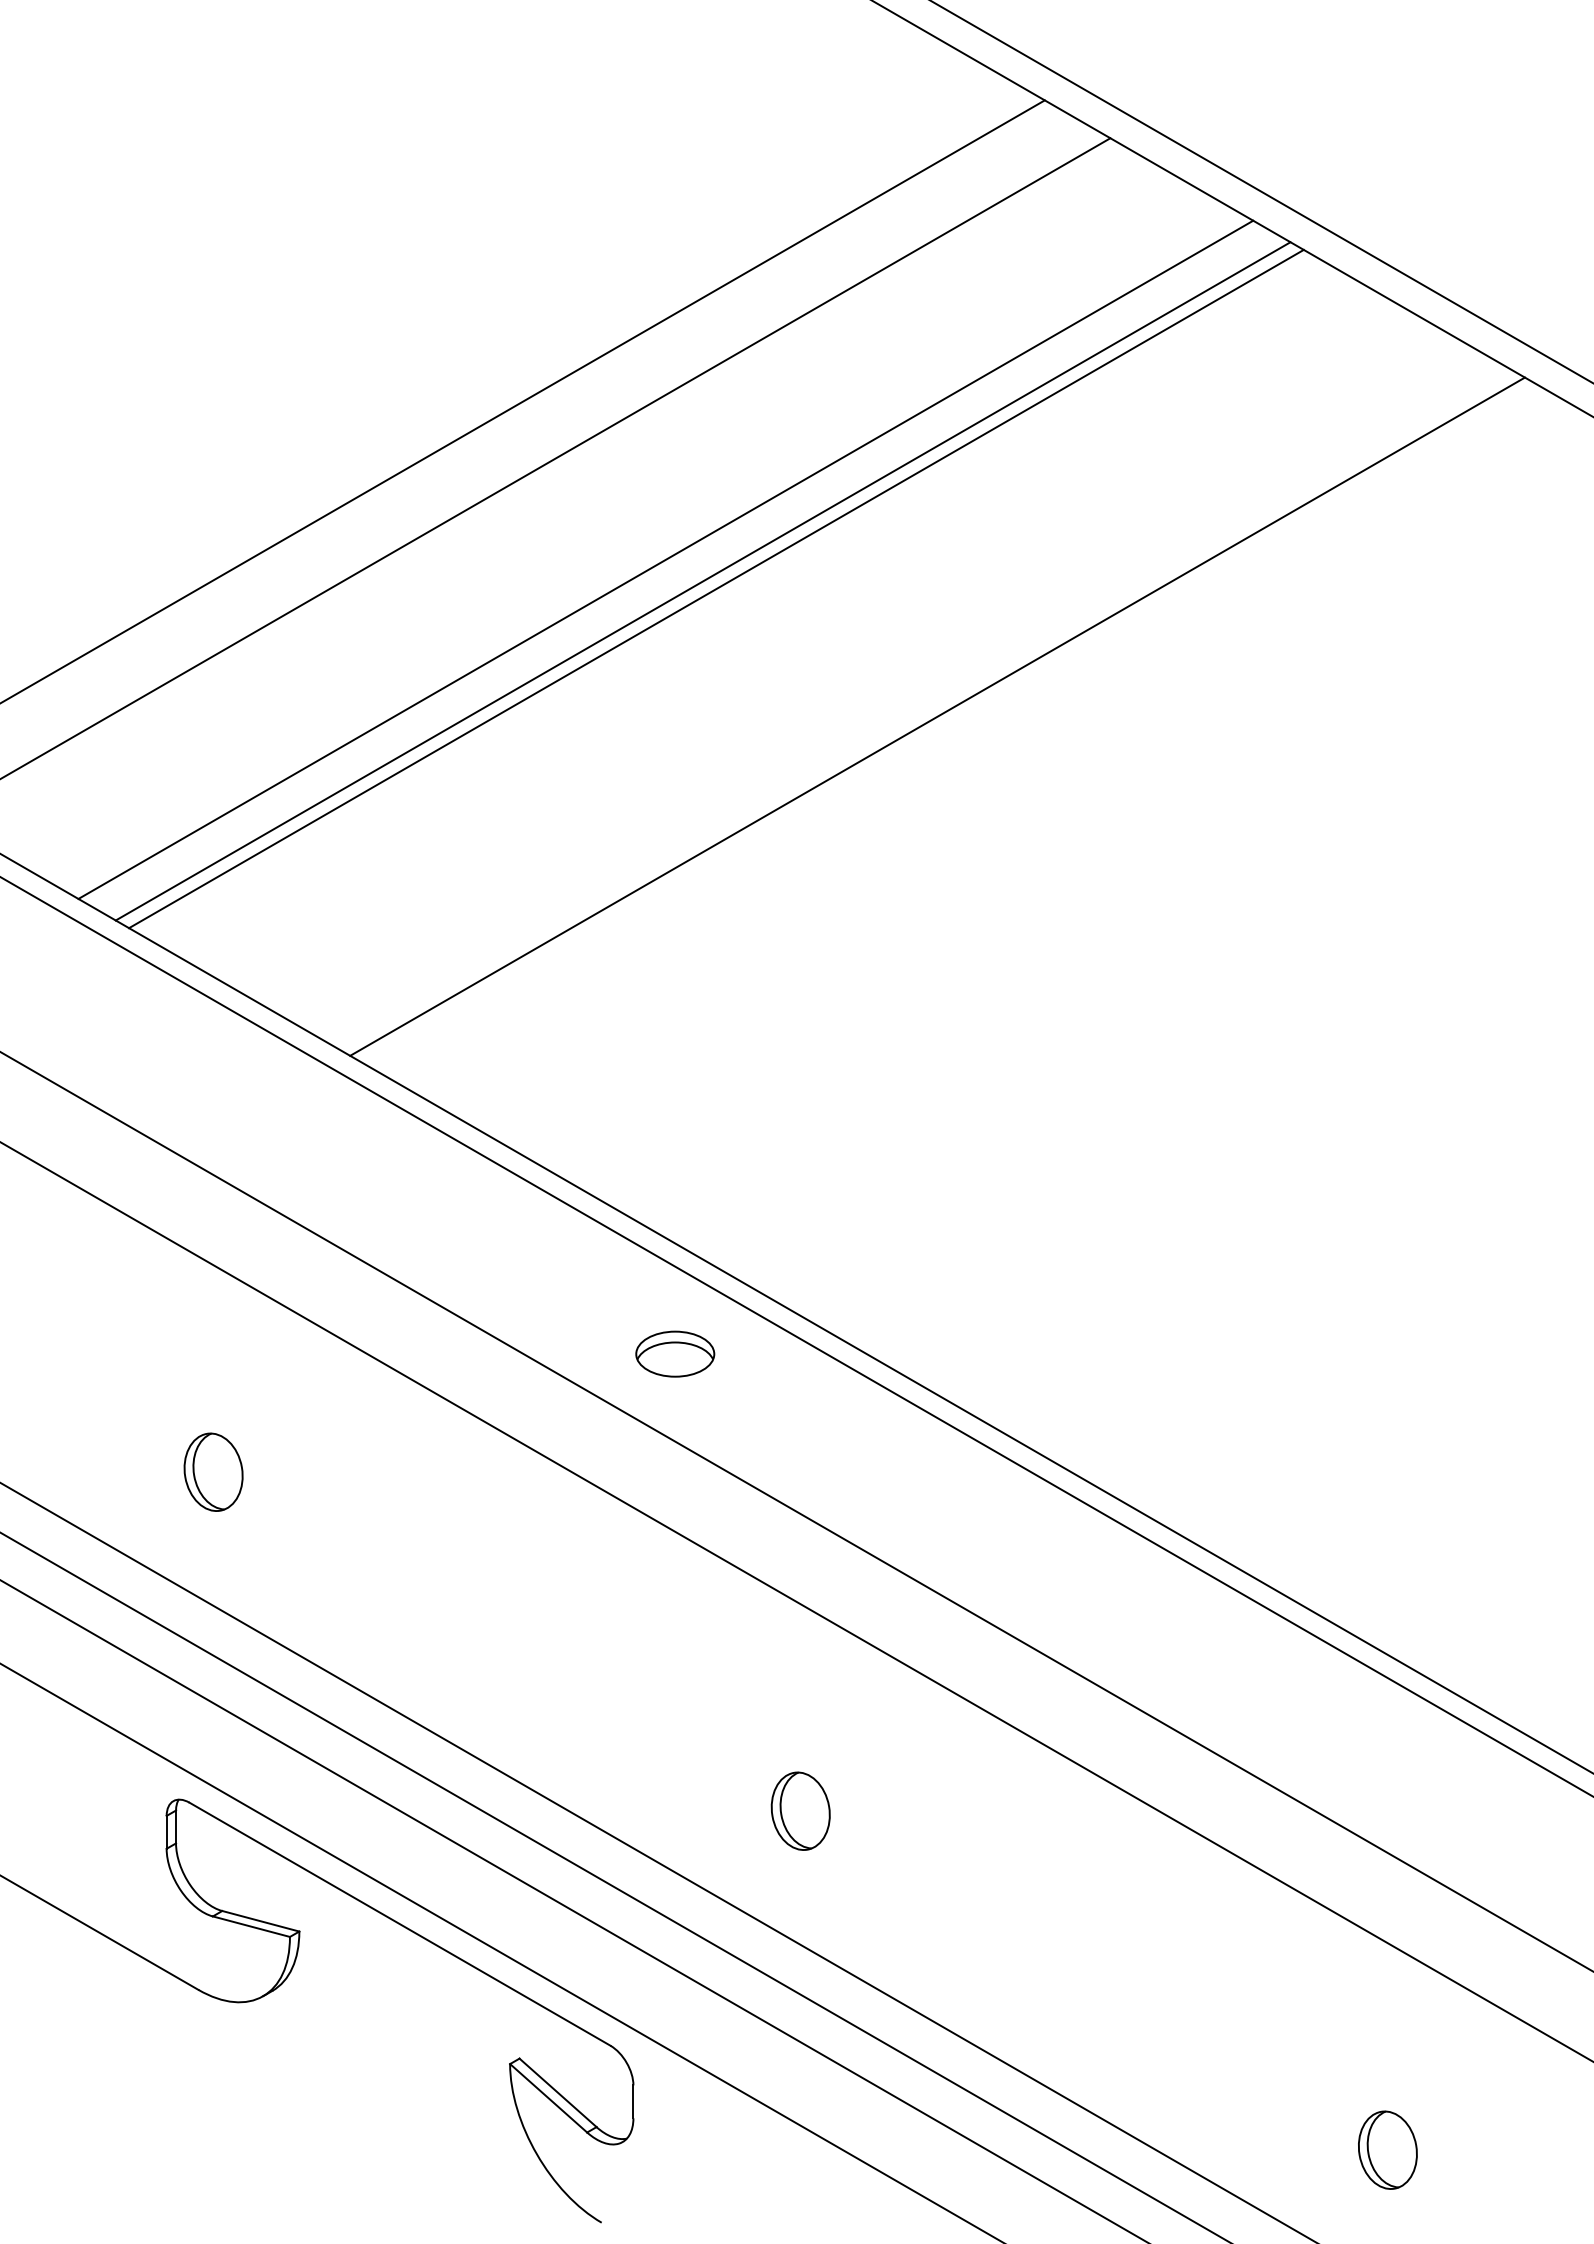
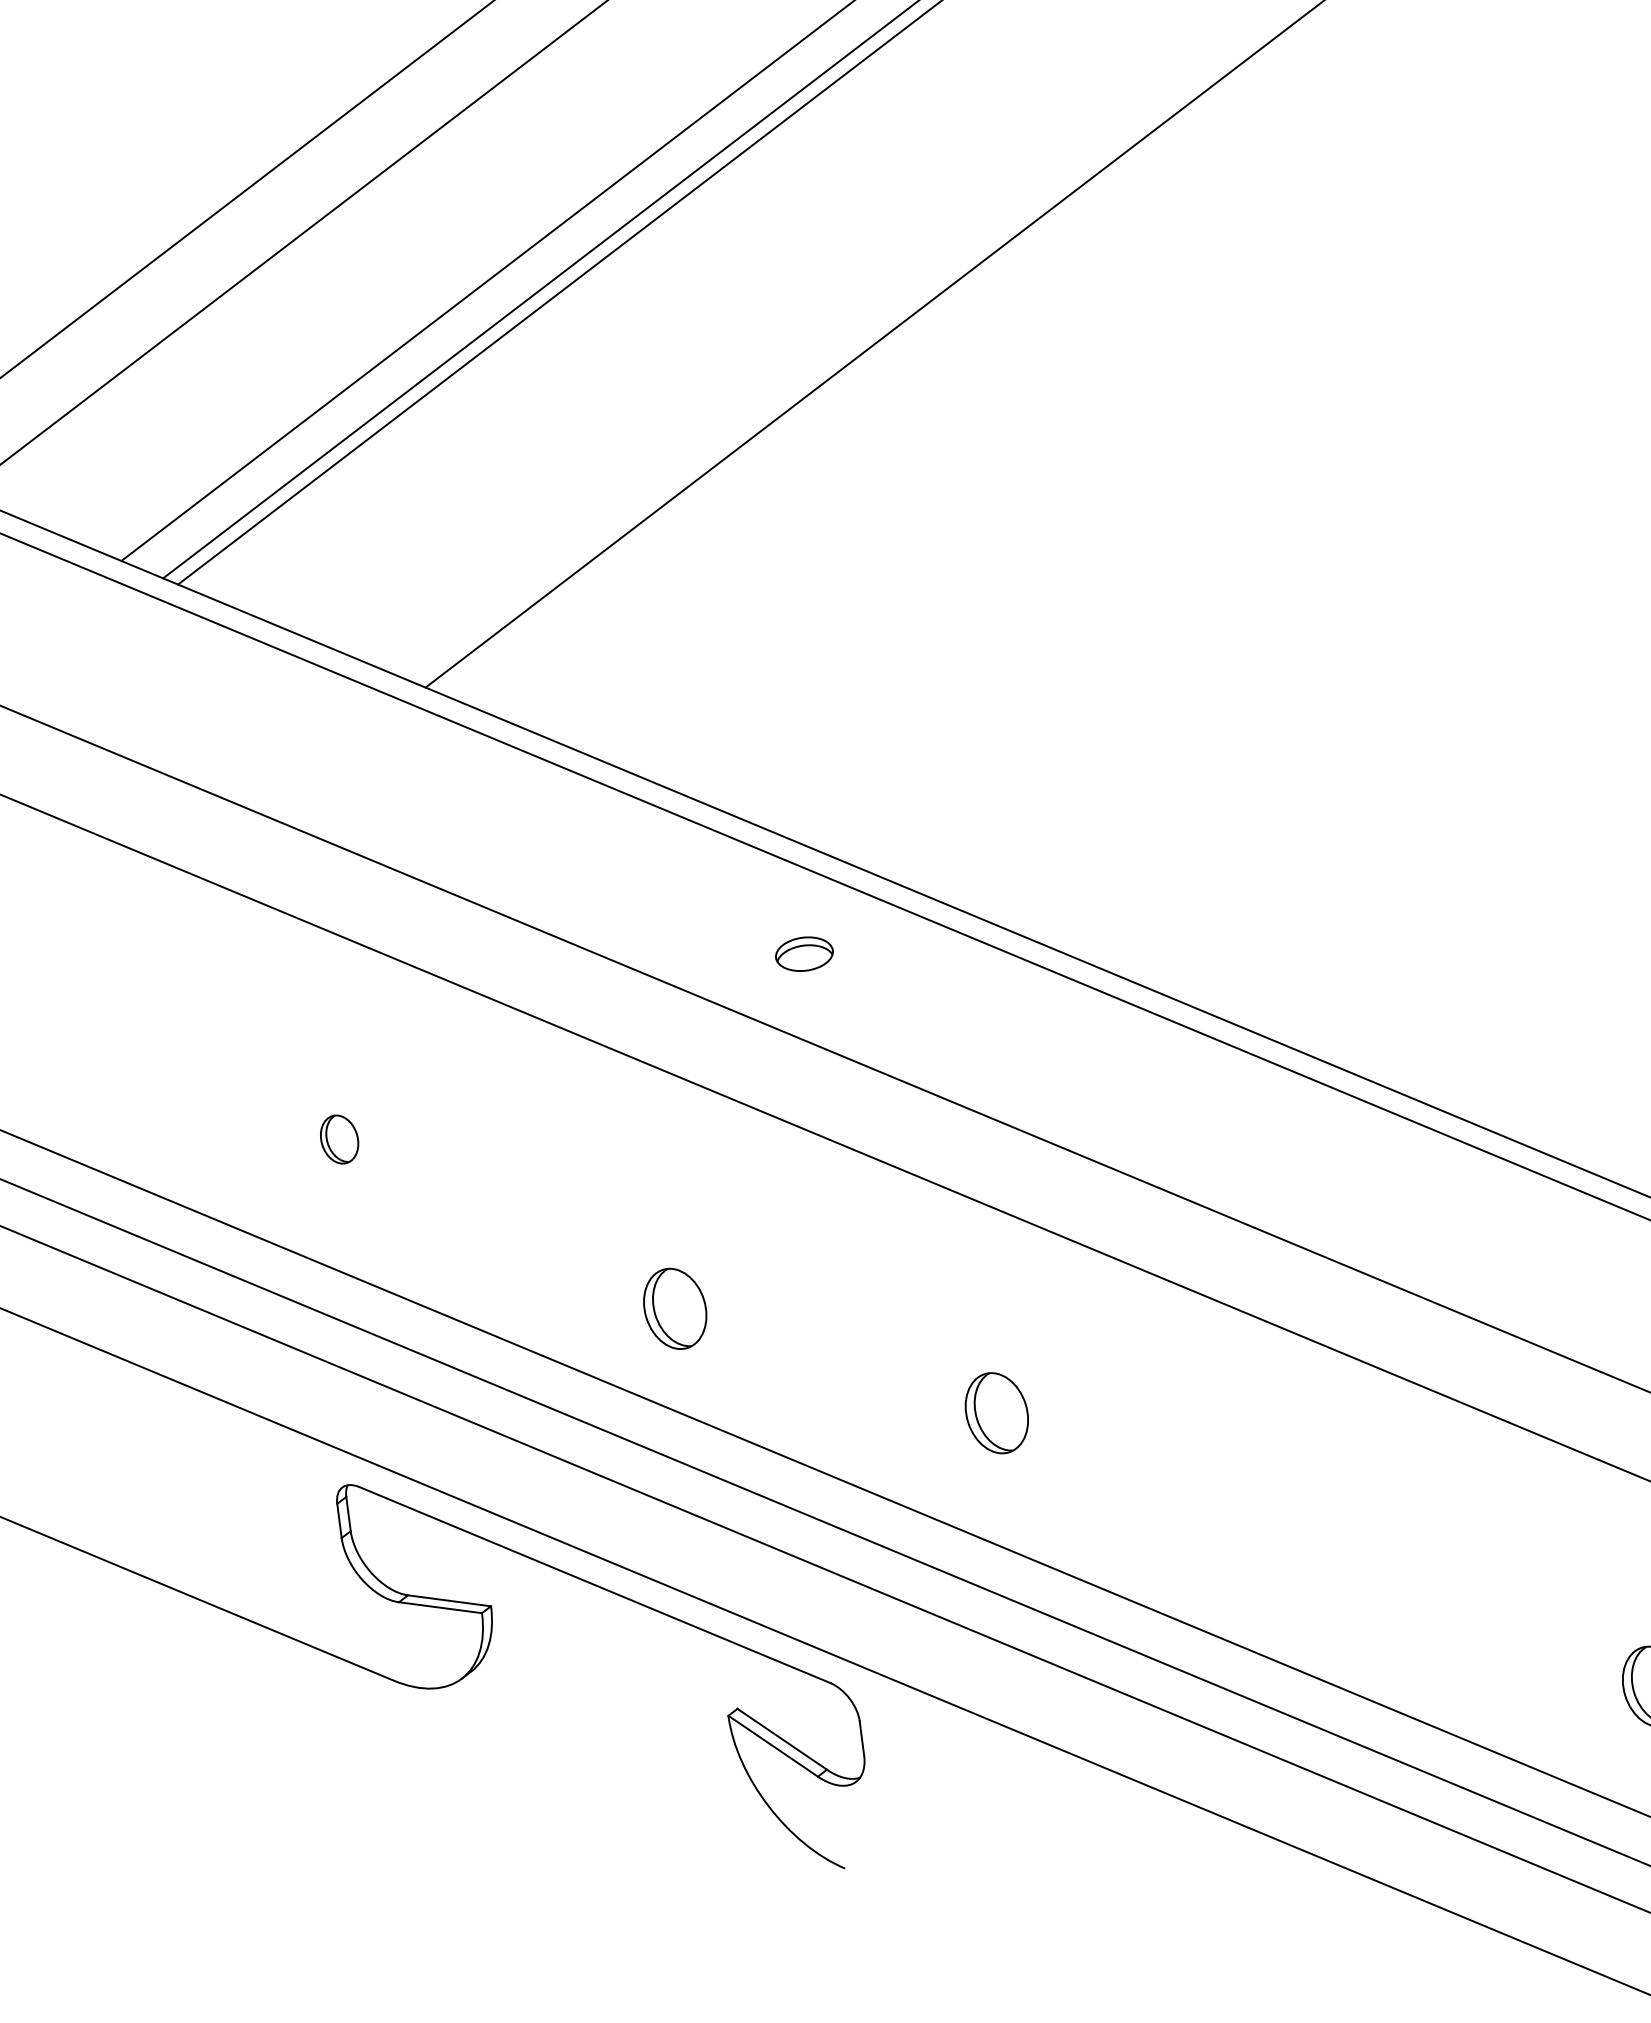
part: (675, 1353) -> (804, 953), size x0.7
part: (213, 1471) -> (339, 1138), size x0.6
part: (509, 1672) -> (674, 1308), added

